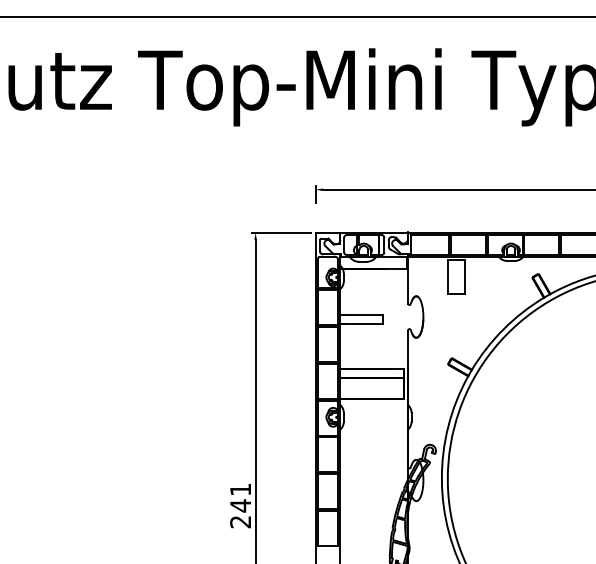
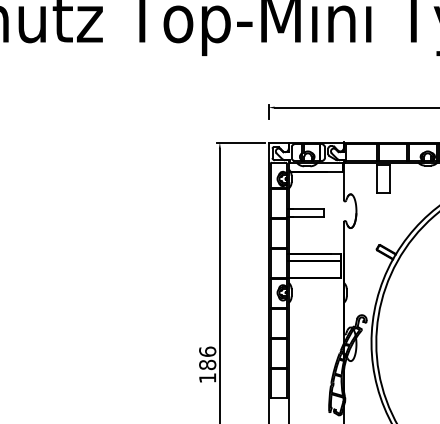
text: (240, 505) -> (207, 364), 241 -> 186

